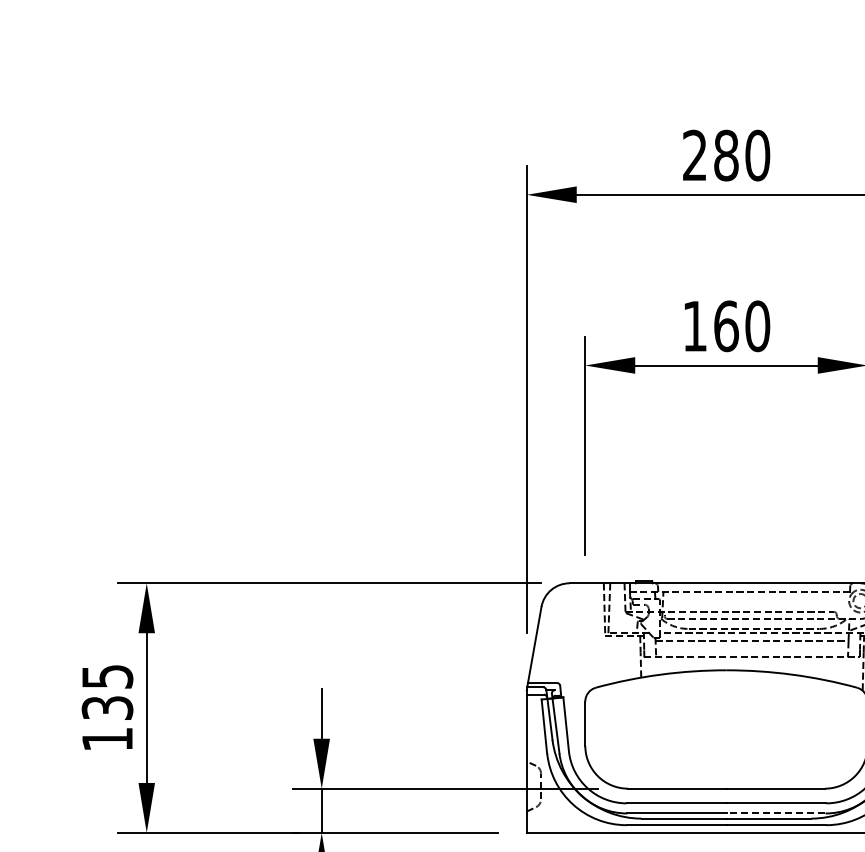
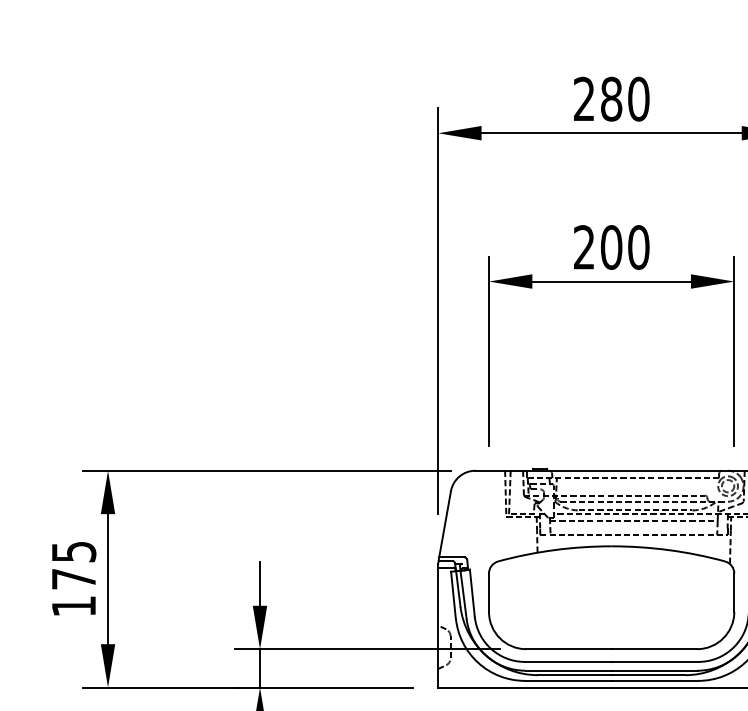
text: (710, 326) -> (597, 247), 160 -> 200
text: (107, 707) -> (73, 578), 135 -> 175
line: (775, 813) -> (654, 670), dashed -> solid

